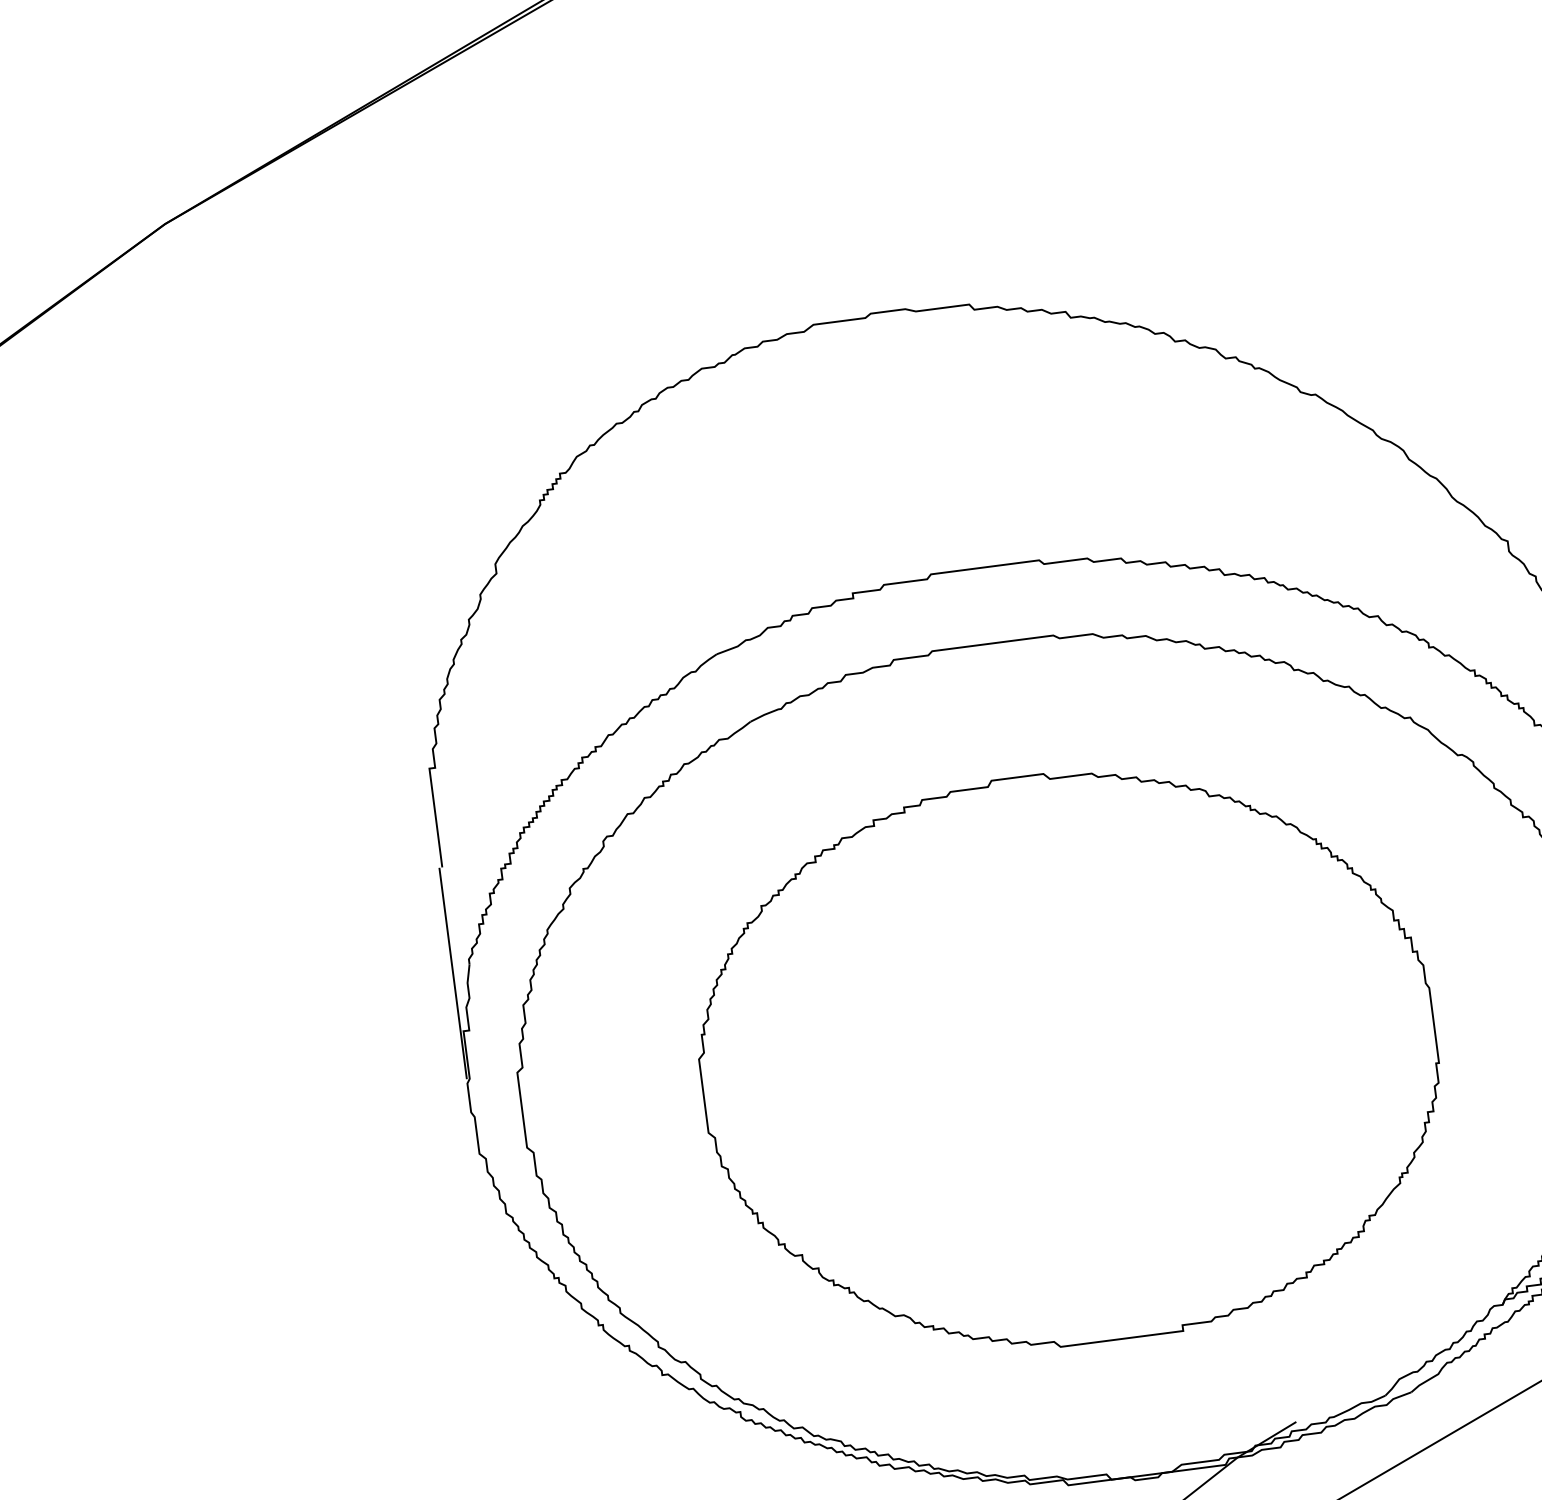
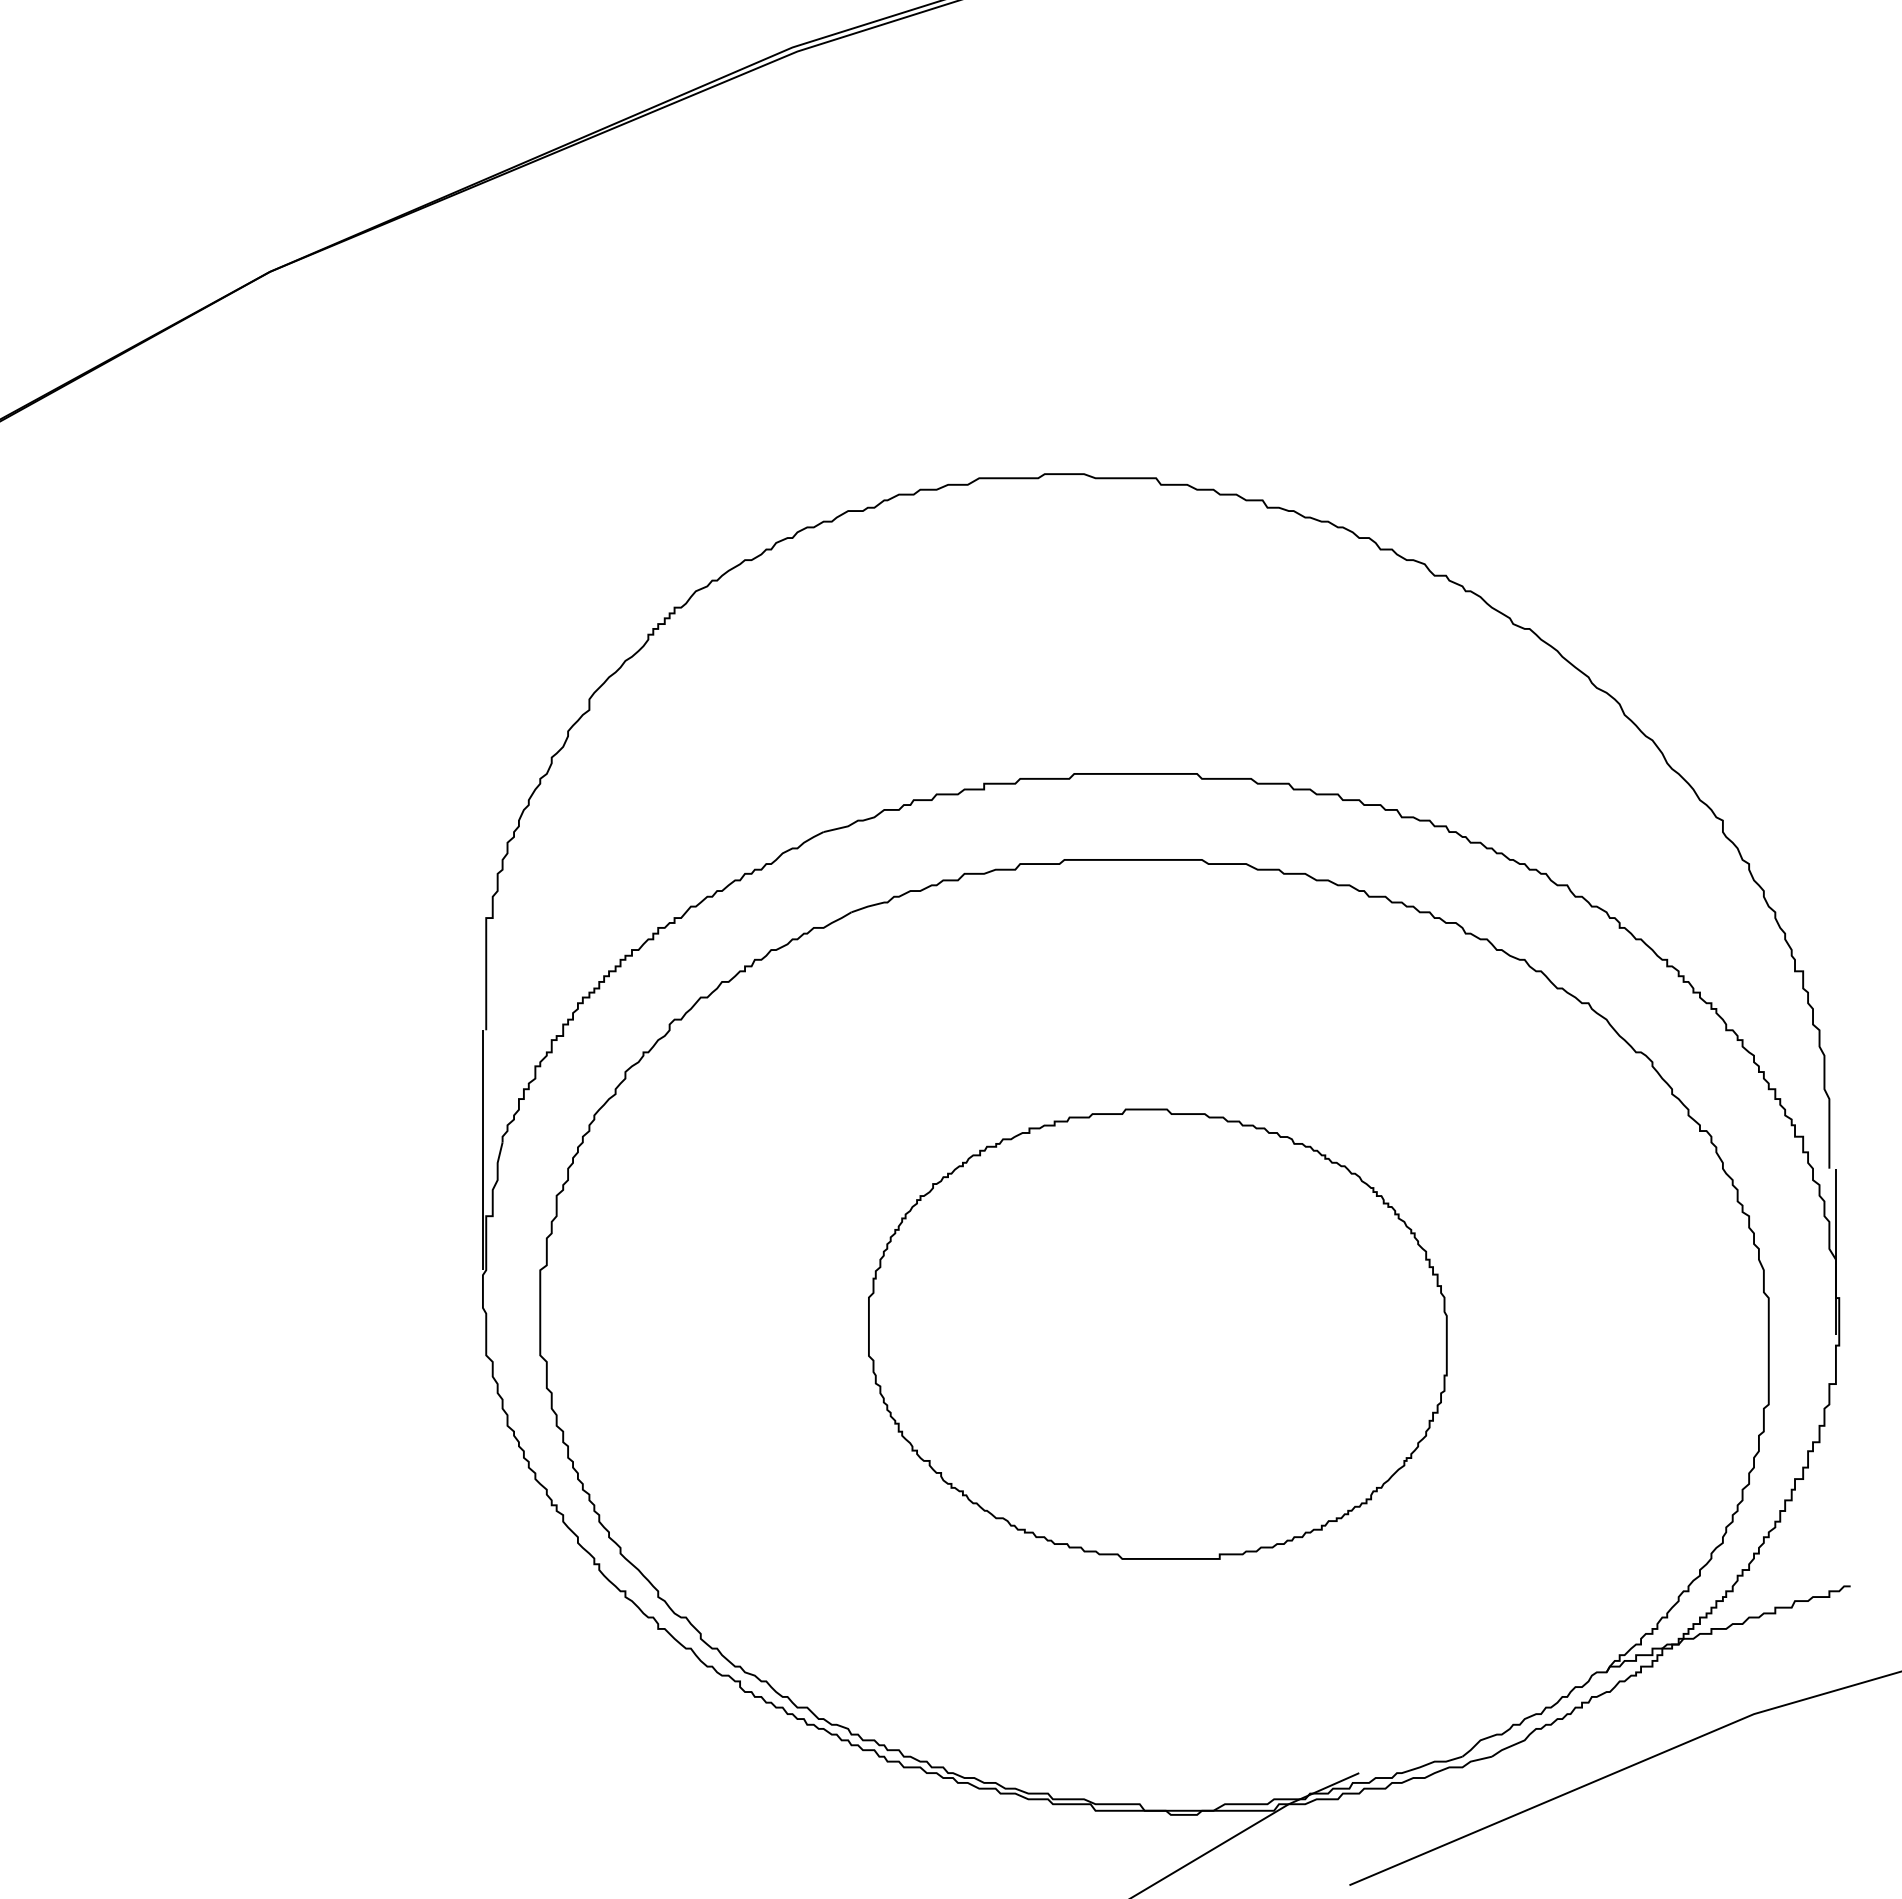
part: (1068, 1058) -> (1157, 1334), size x0.7

